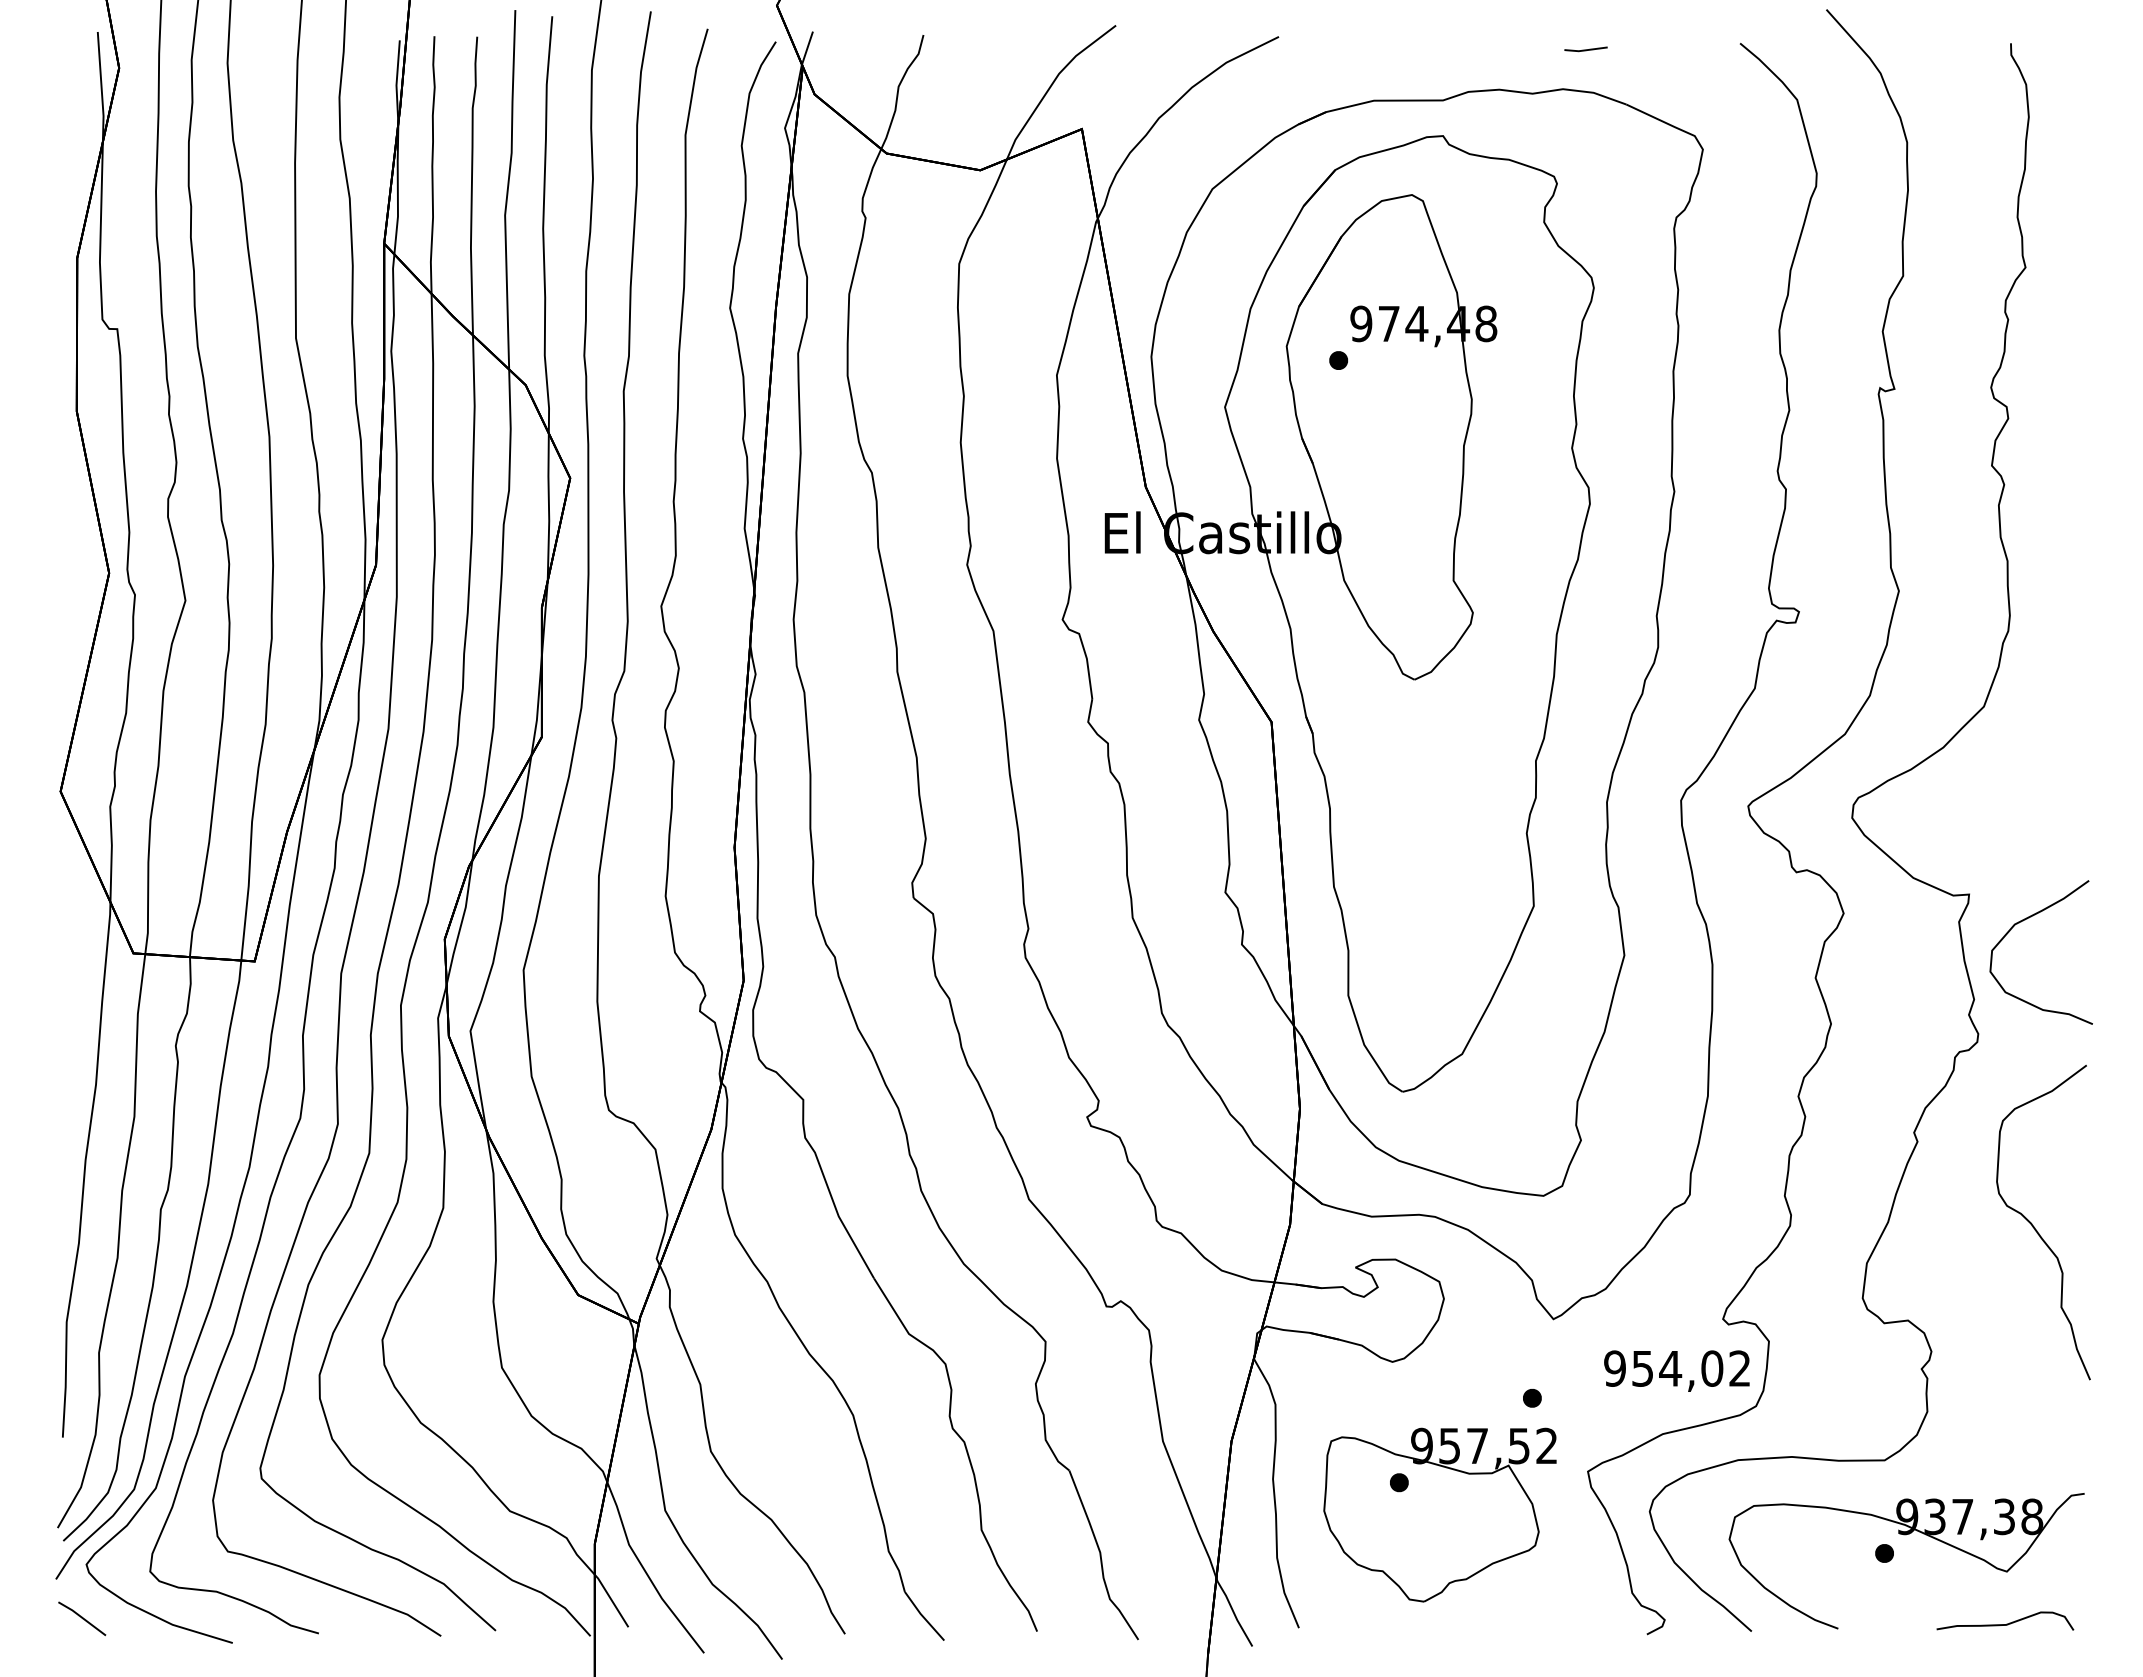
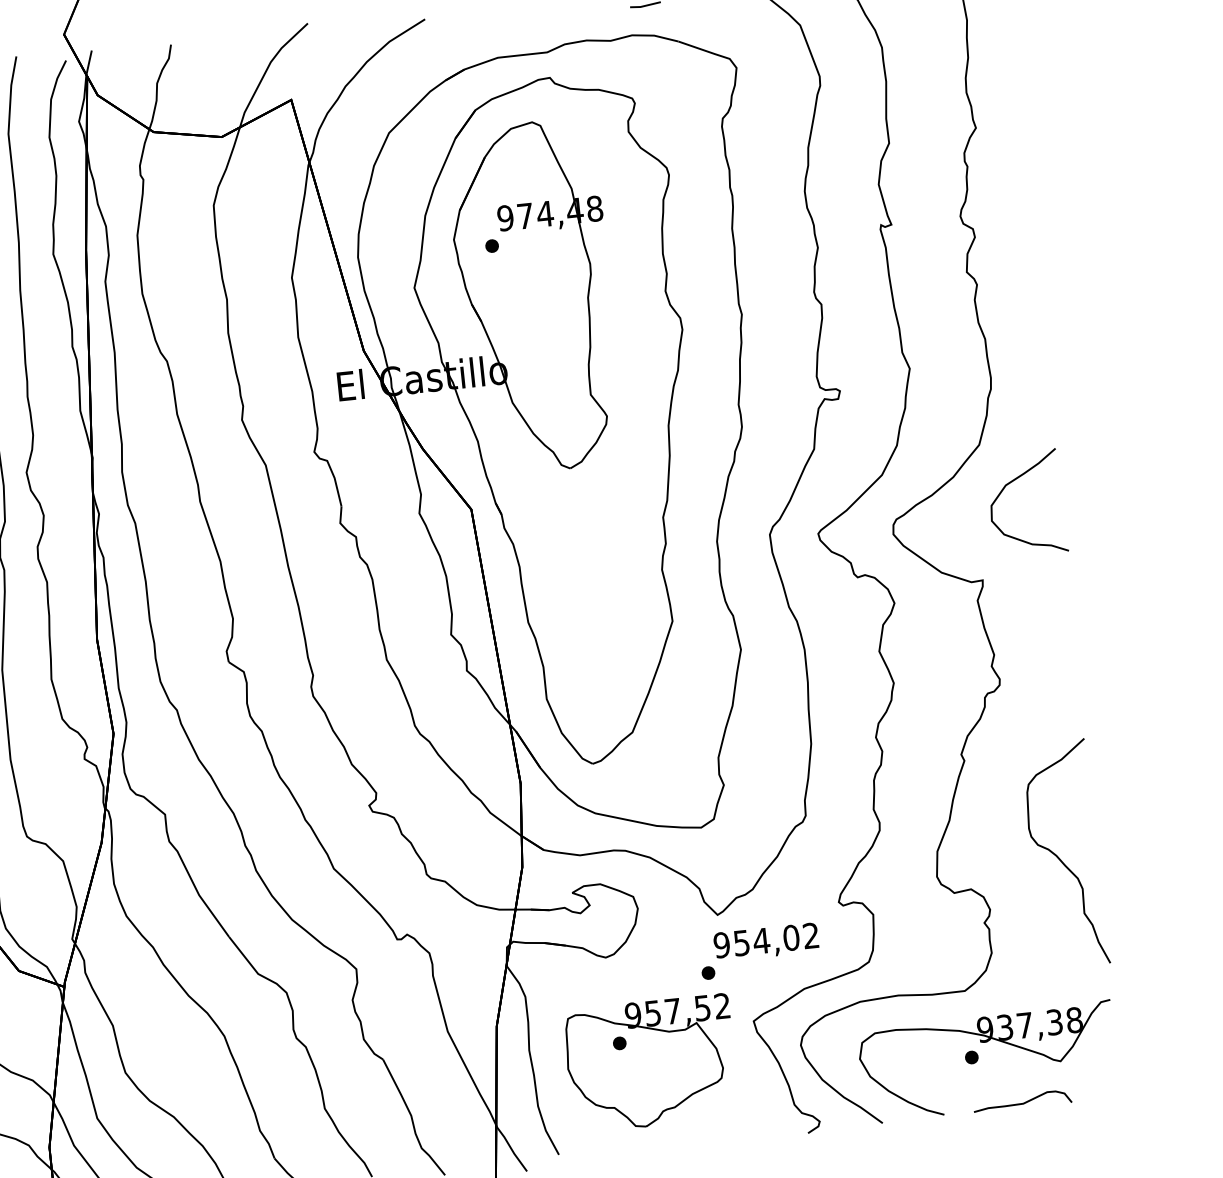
curve: (2025, 920) -> (1013, 481), moved
curve: (2035, 1227) -> (1059, 858), moved
text: (1676, 1370) -> (765, 941), moved
curve: (2006, 1623) -> (1023, 1102), moved

